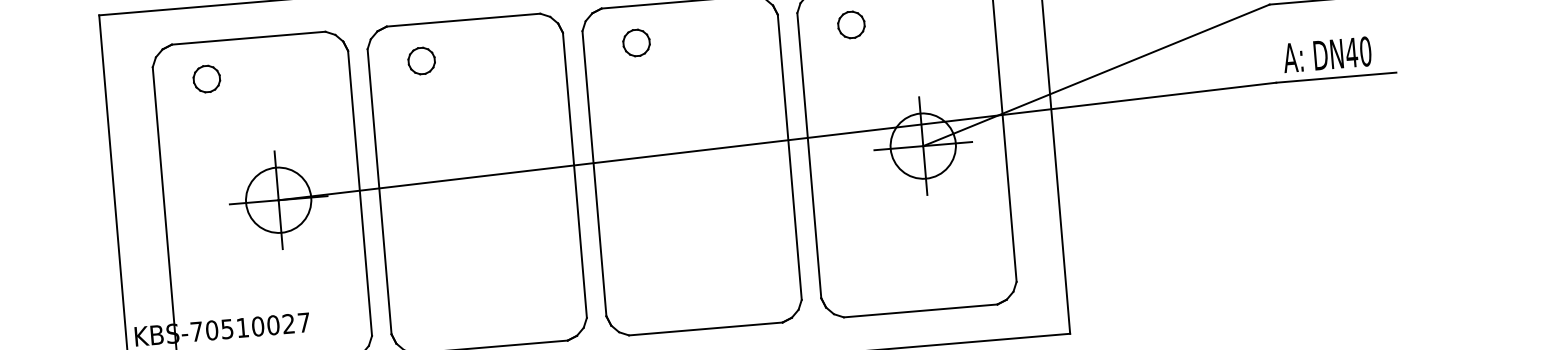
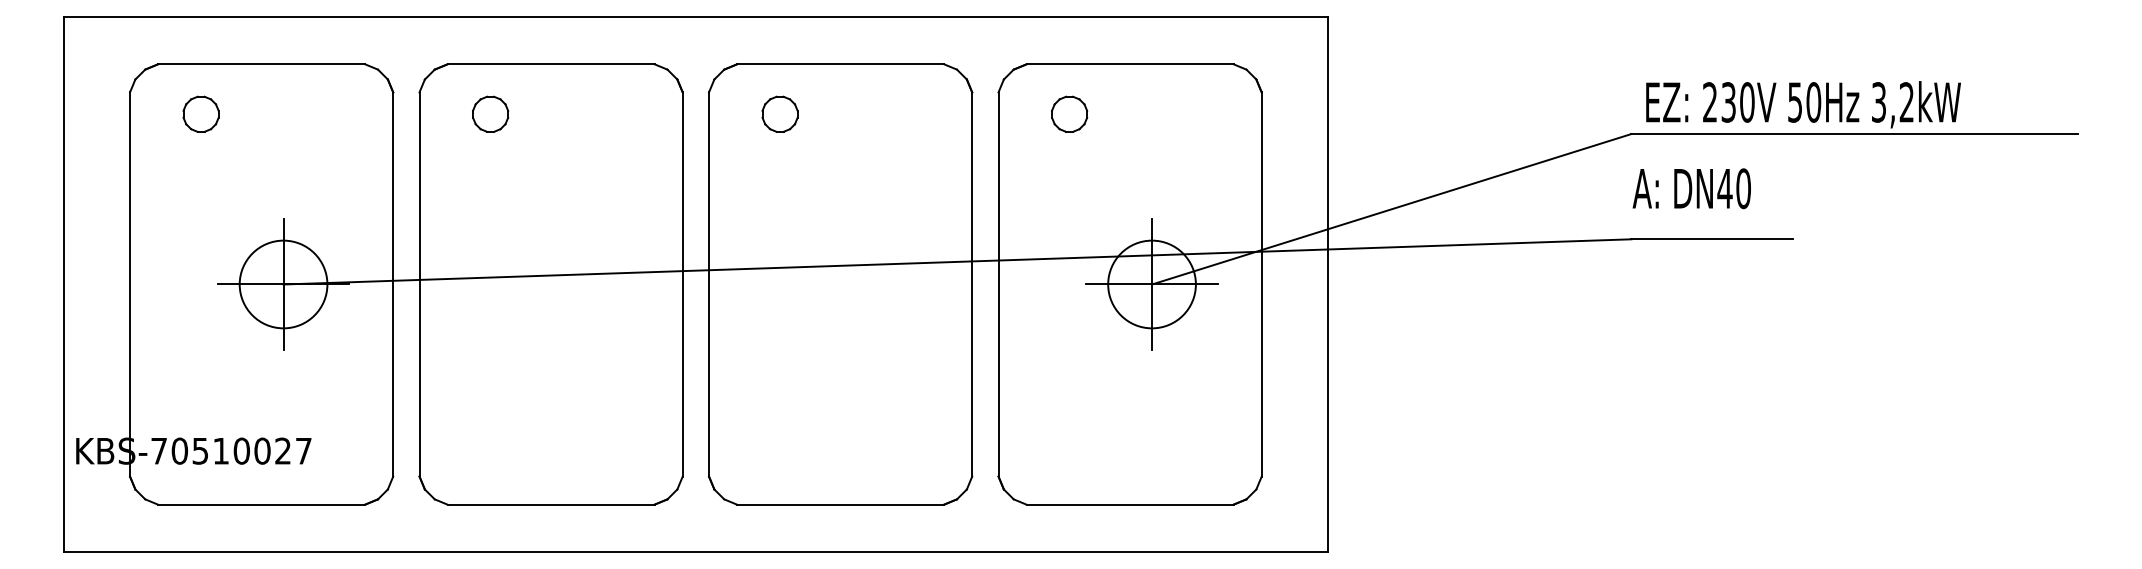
text: (1326, 54) -> (1691, 188), moved

